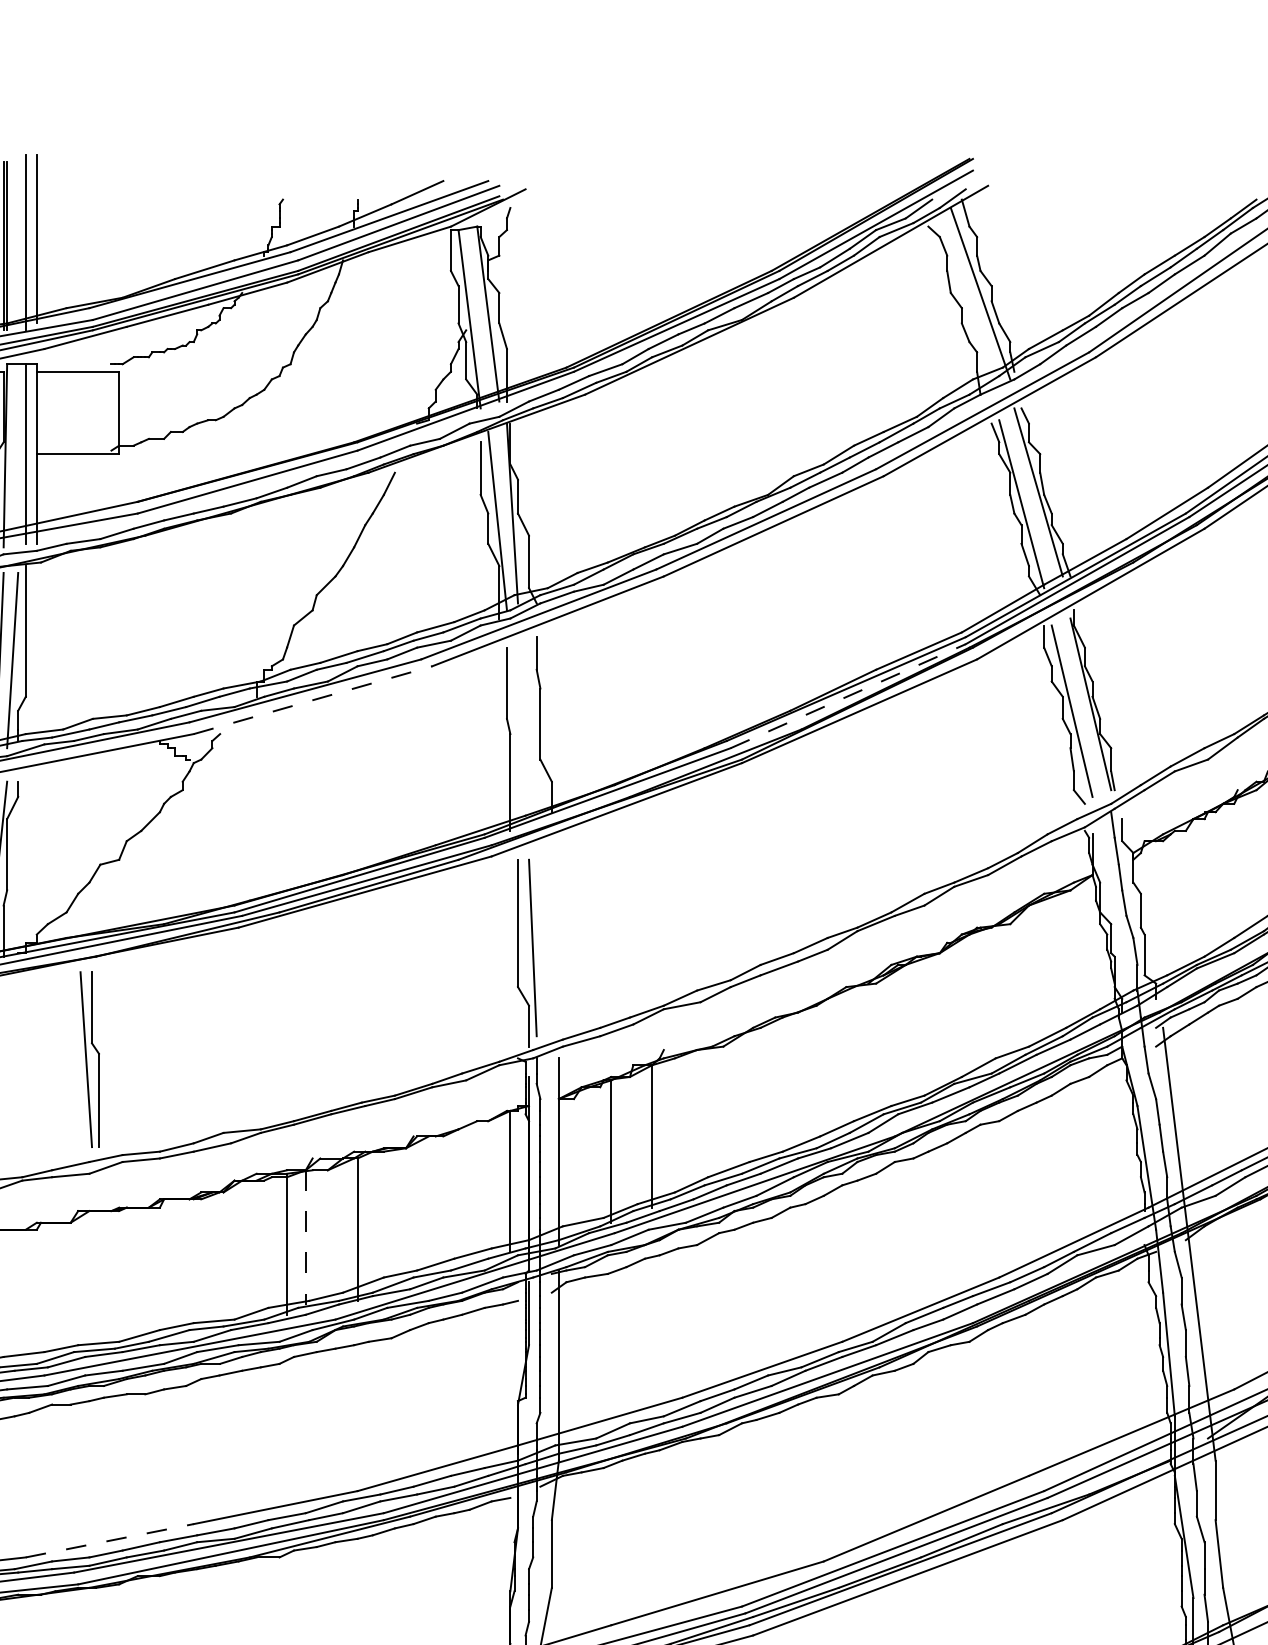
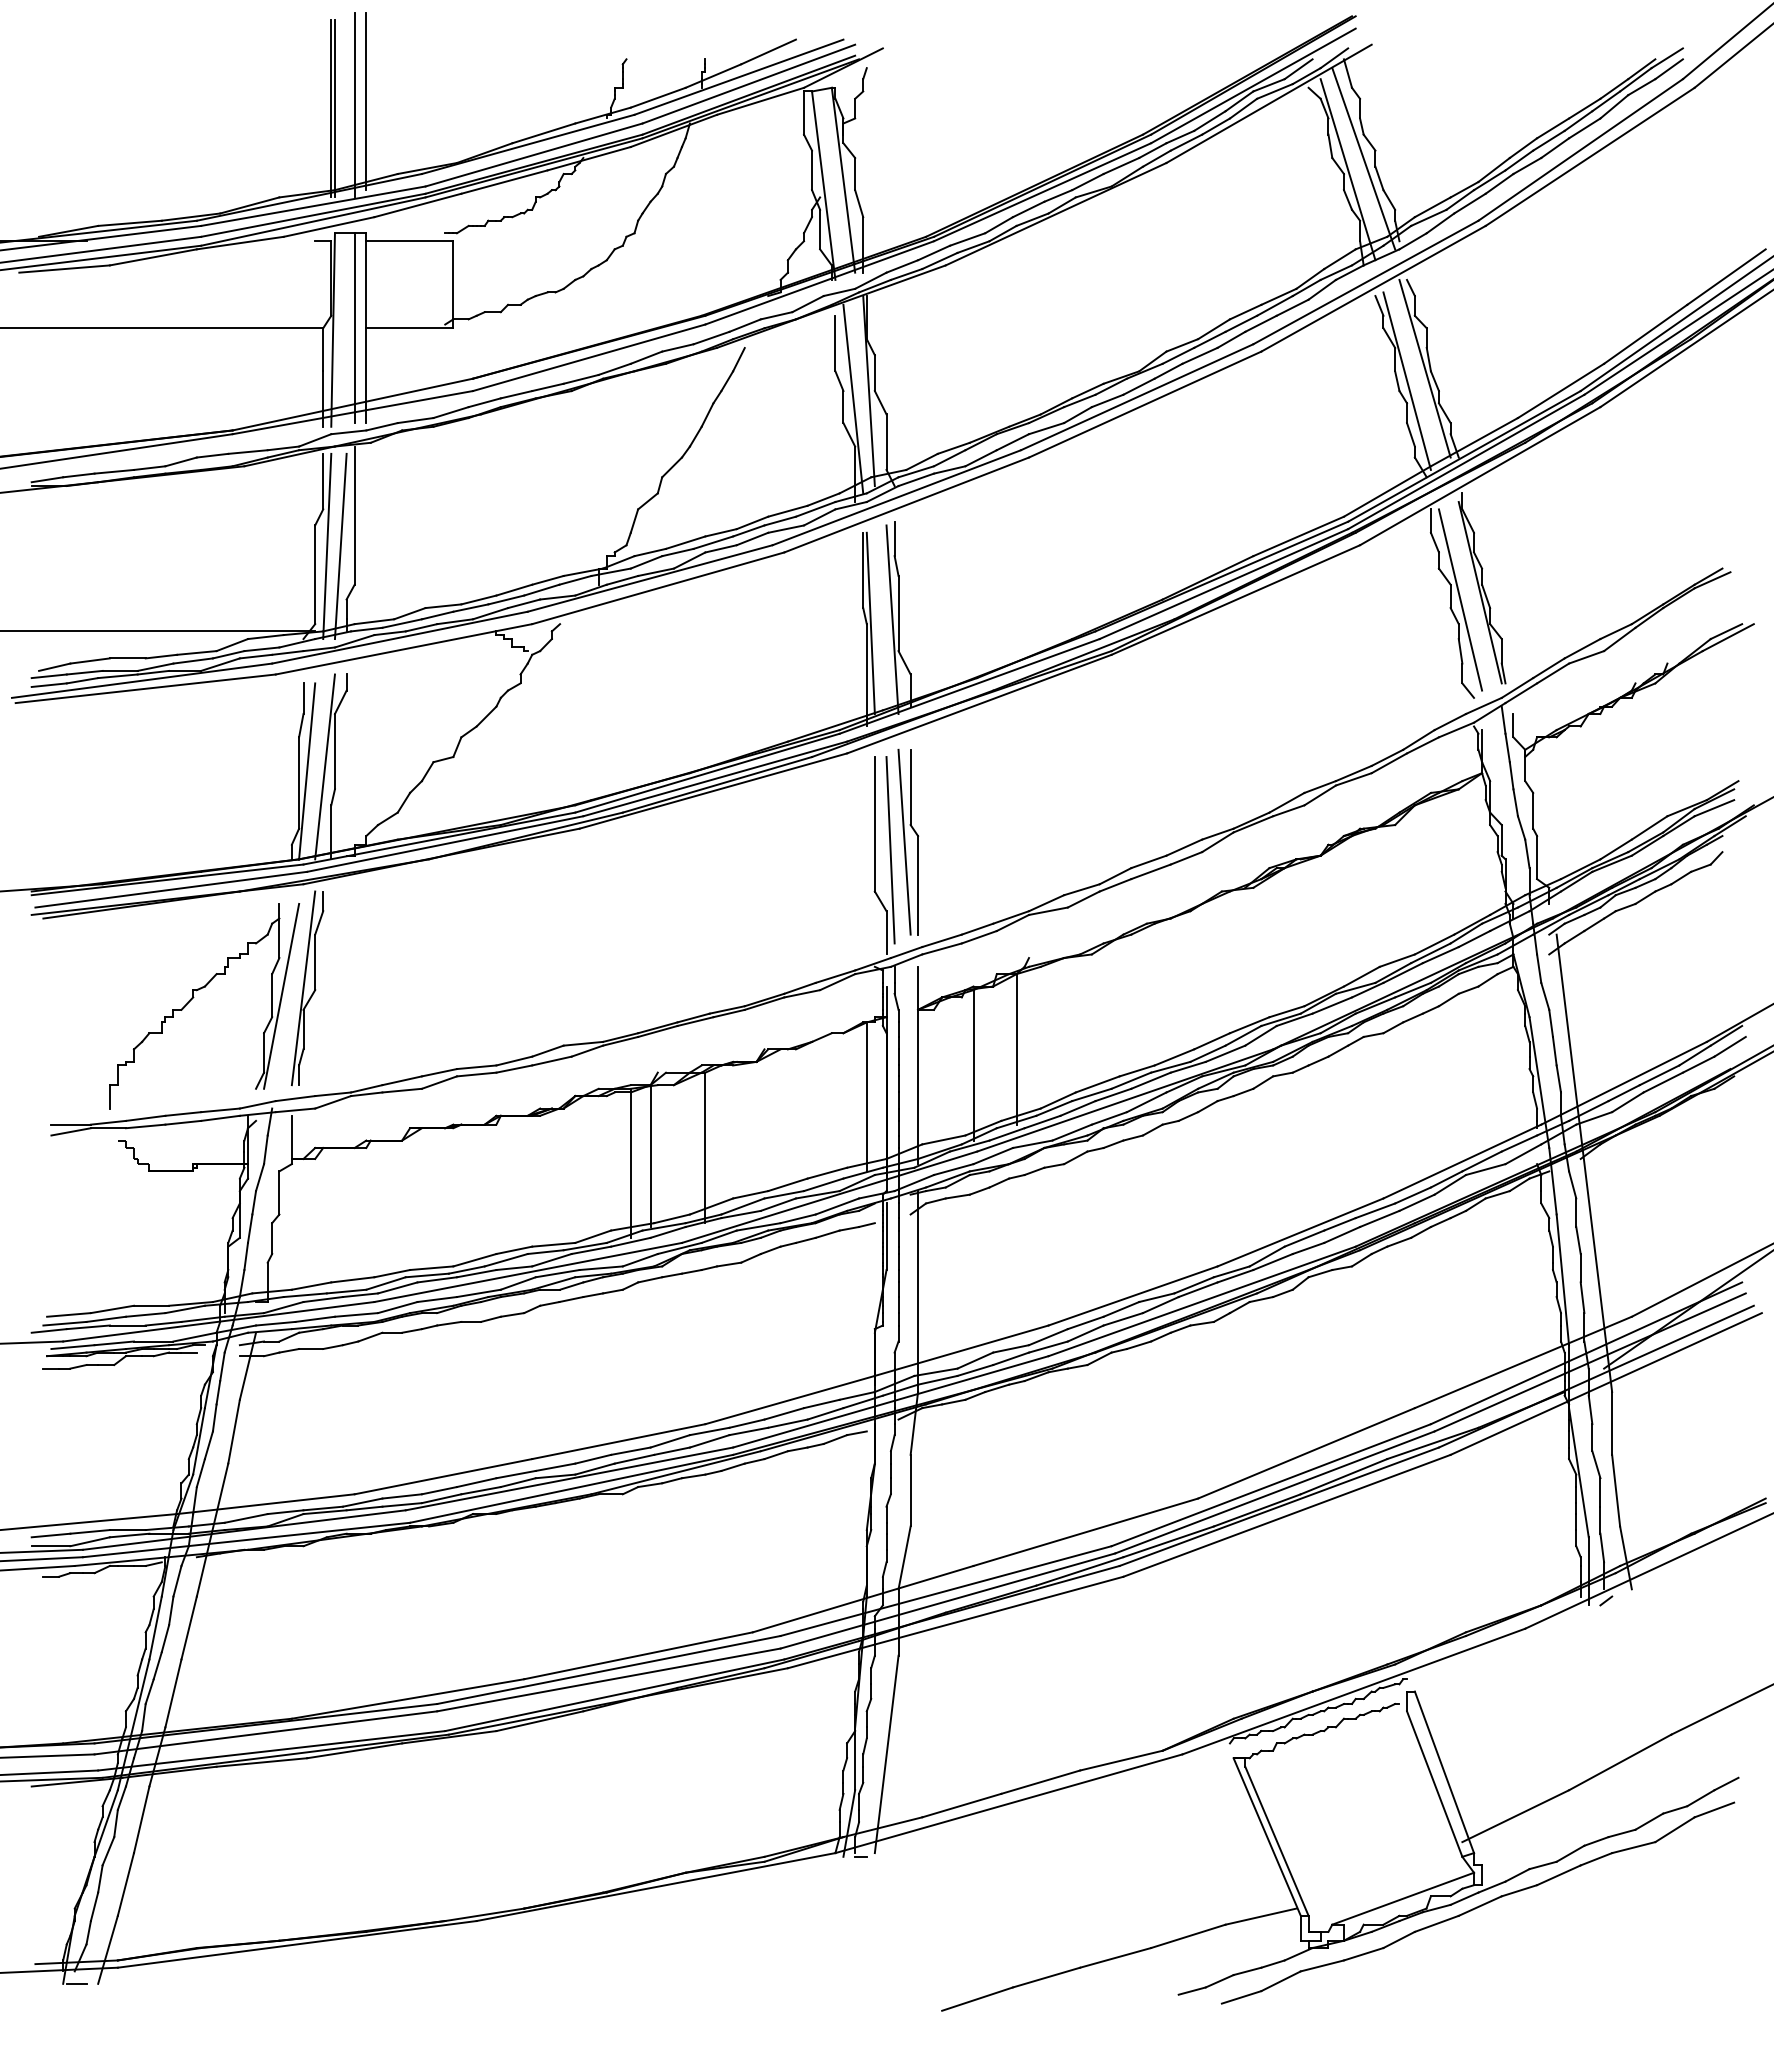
line: (965, 303) -> (1347, 169), added
line: (847, 696) -> (1223, 584), dashed -> solid
line: (313, 700) -> (658, 588), dashed -> solid
line: (534, 729) -> (892, 619), added
line: (513, 733) -> (870, 623), added
part: (89, 1058) -> (908, 841), moved
line: (305, 1237) -> (650, 1156), dashed -> solid
line: (109, 1540) -> (443, 1476), dashed -> solid

